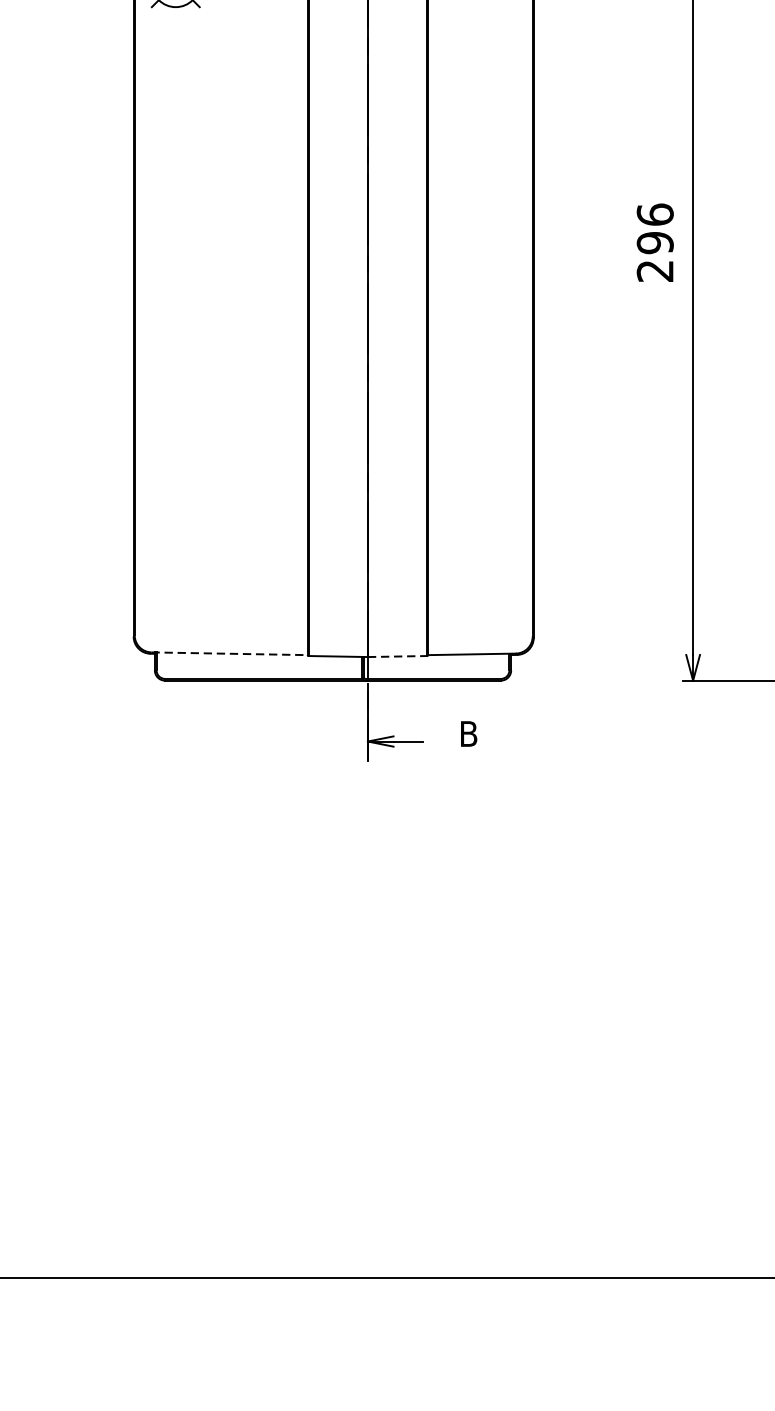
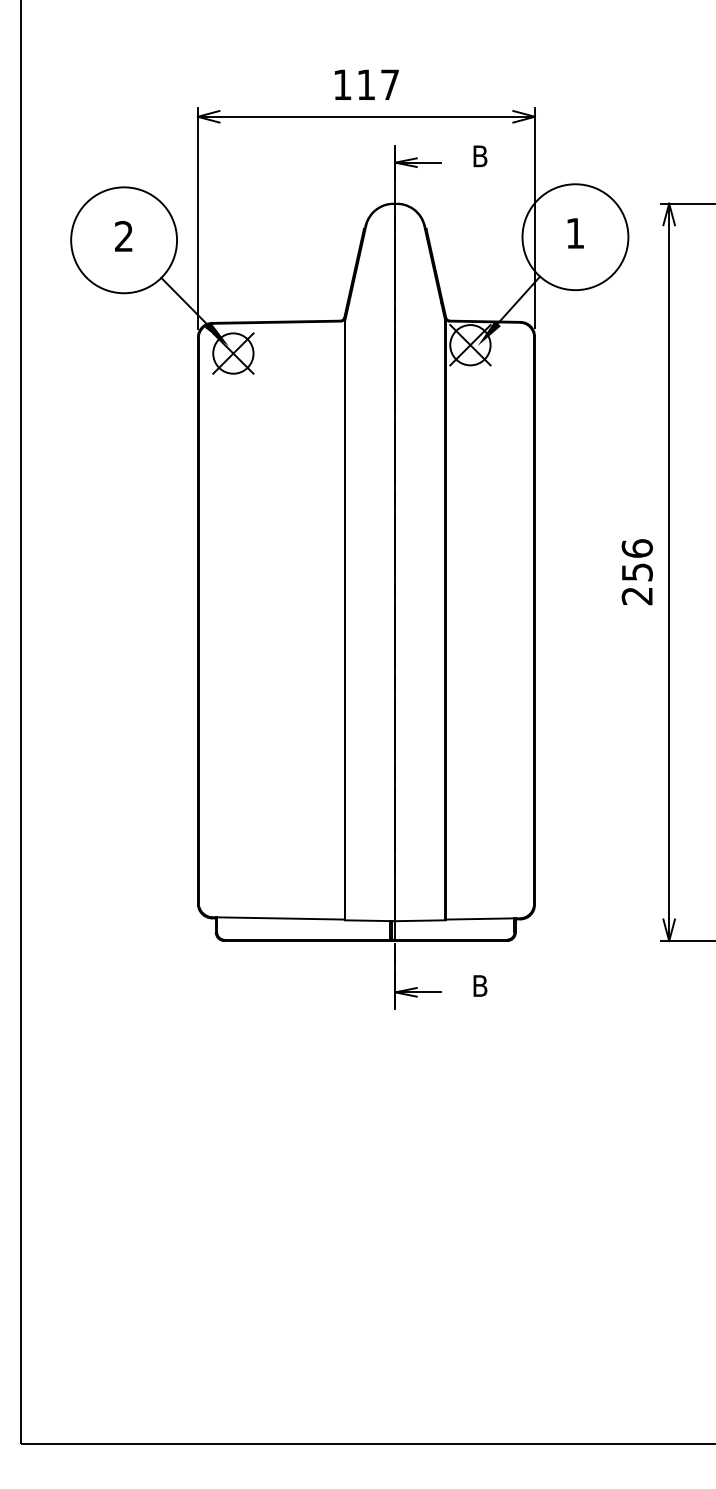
text: (654, 243) -> (636, 572), 296 -> 256
line: (229, 653) -> (278, 918), dashed -> solid
line: (397, 656) -> (420, 920), dashed -> solid

